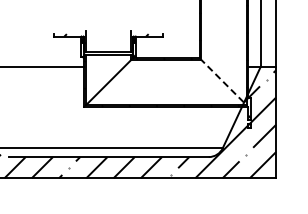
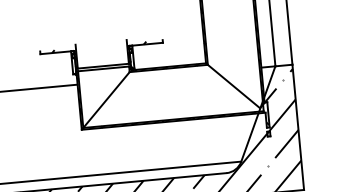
line: (222, 80) -> (233, 85), dashed -> solid

